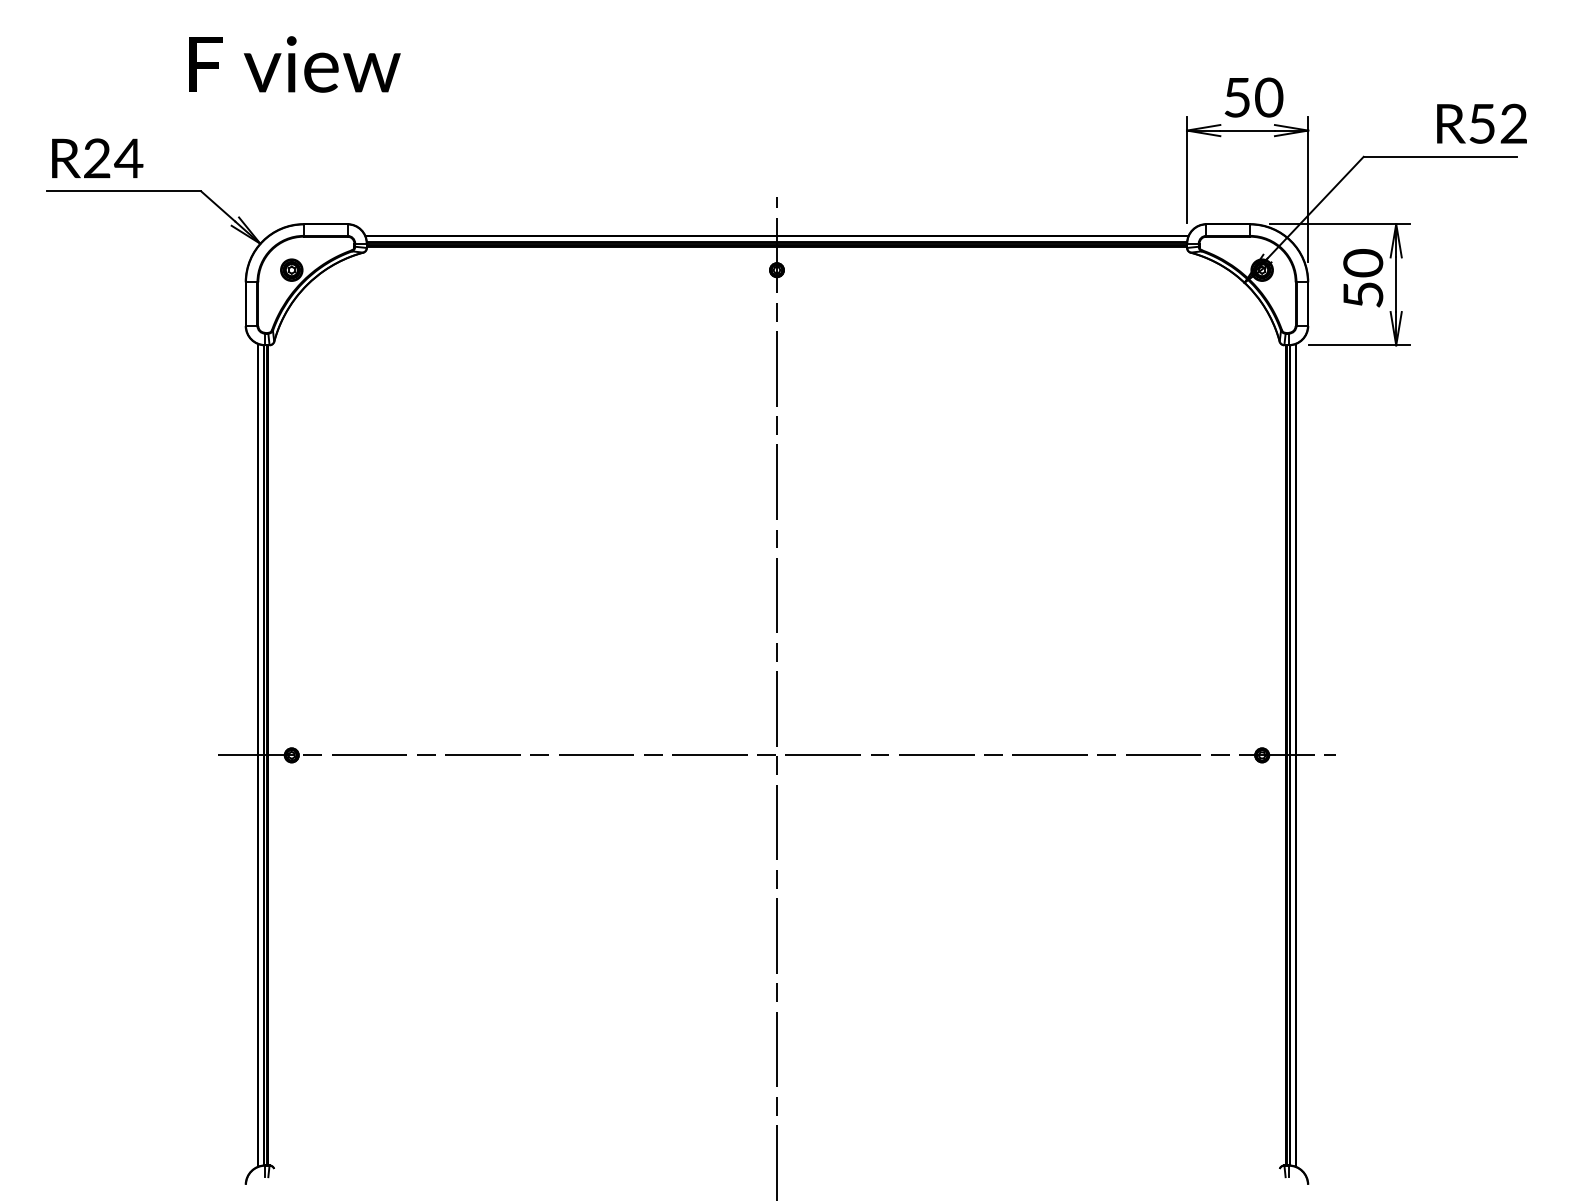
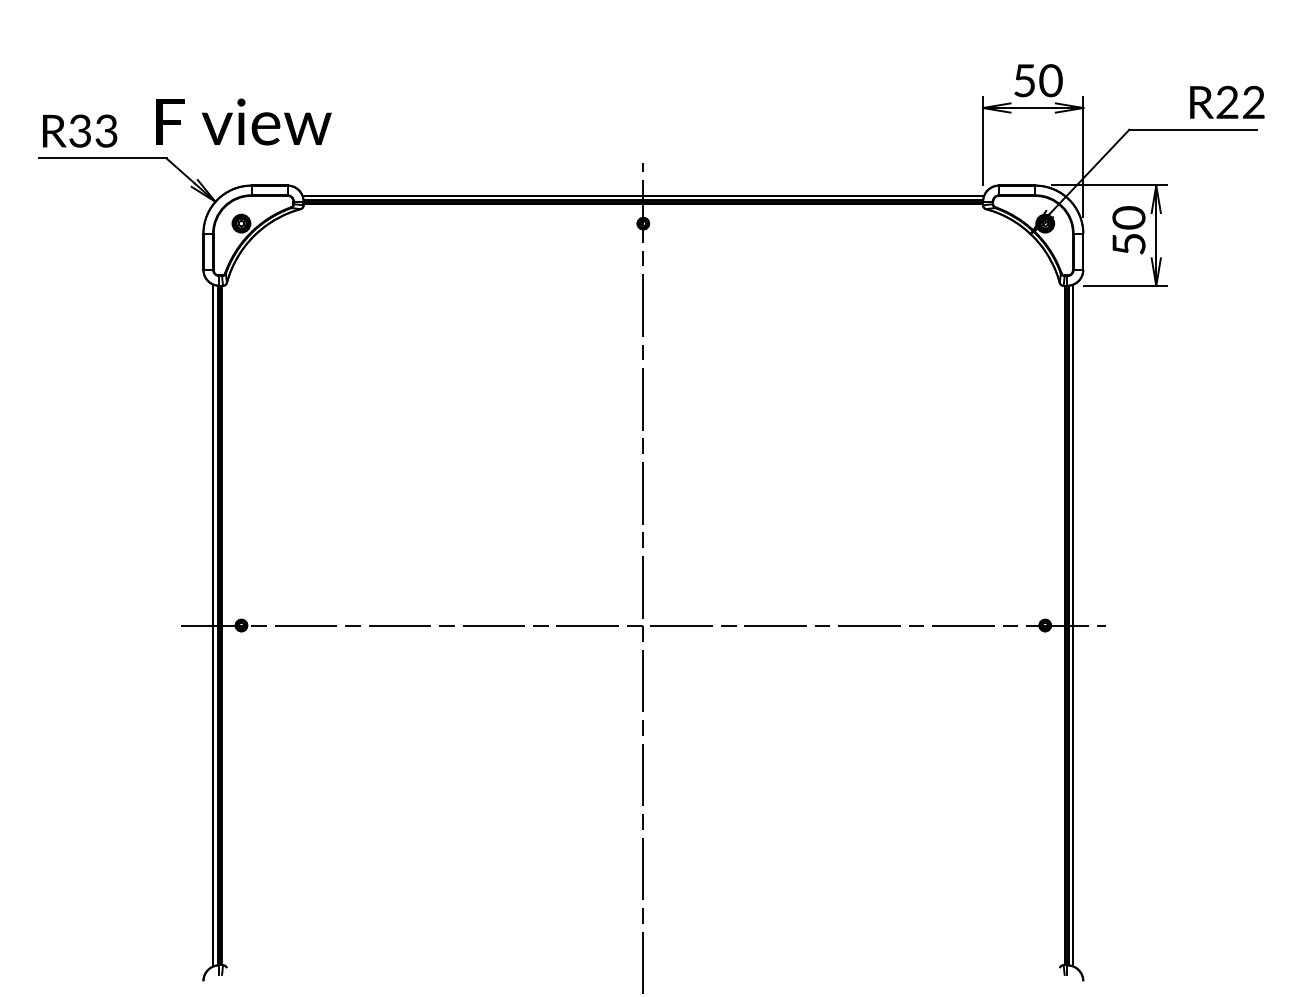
text: (294, 64) -> (243, 122), moved
text: (1482, 123) -> (1227, 102), R52 -> R22
text: (113, 158) -> (93, 131), R24 -> R33

